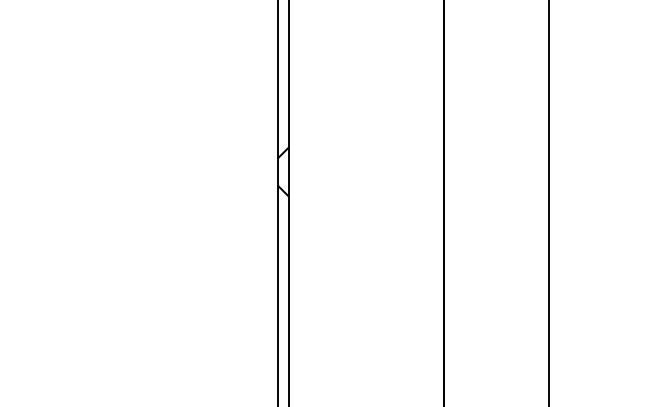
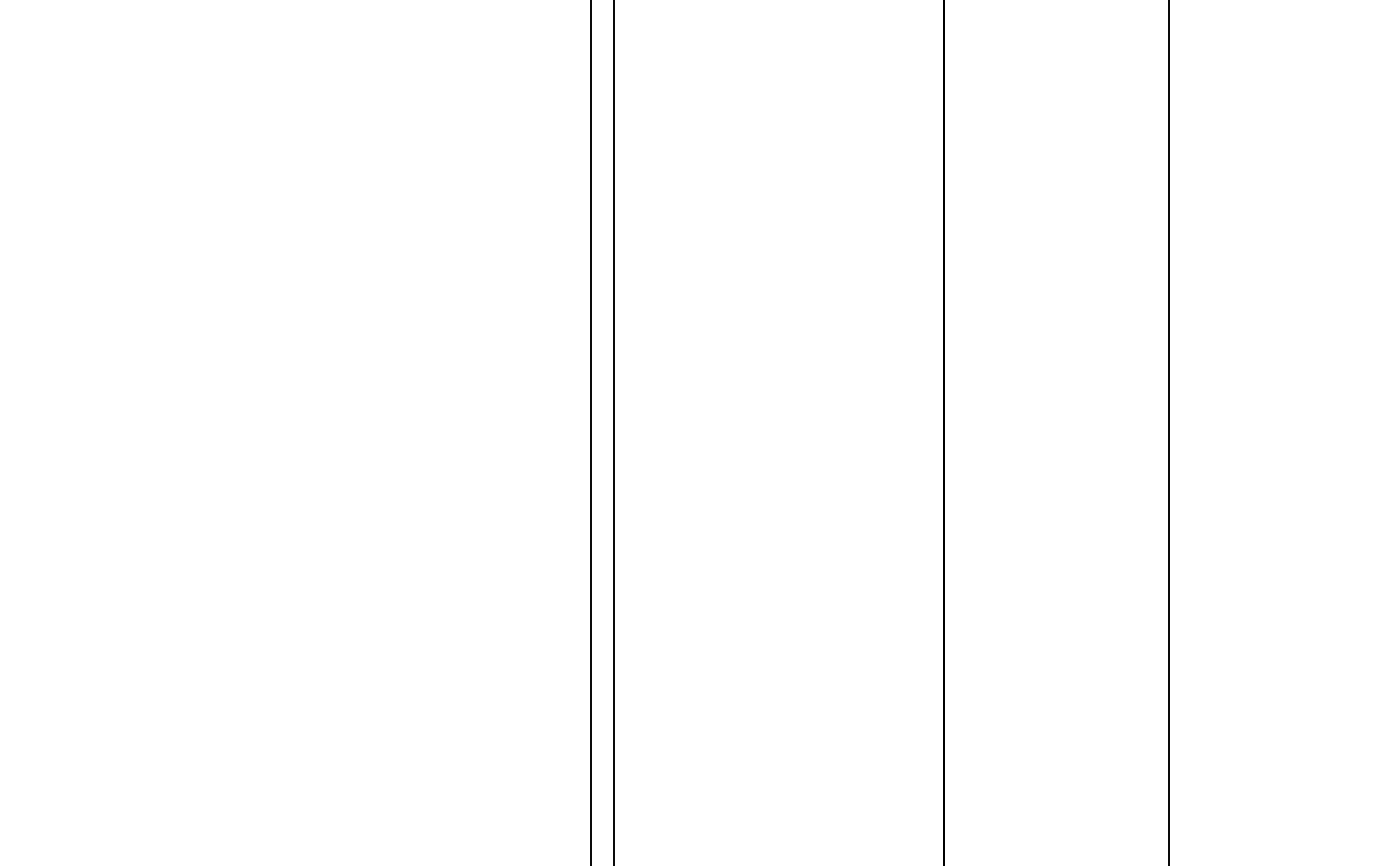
hatch: (282, 171) -> (601, 364), removed

